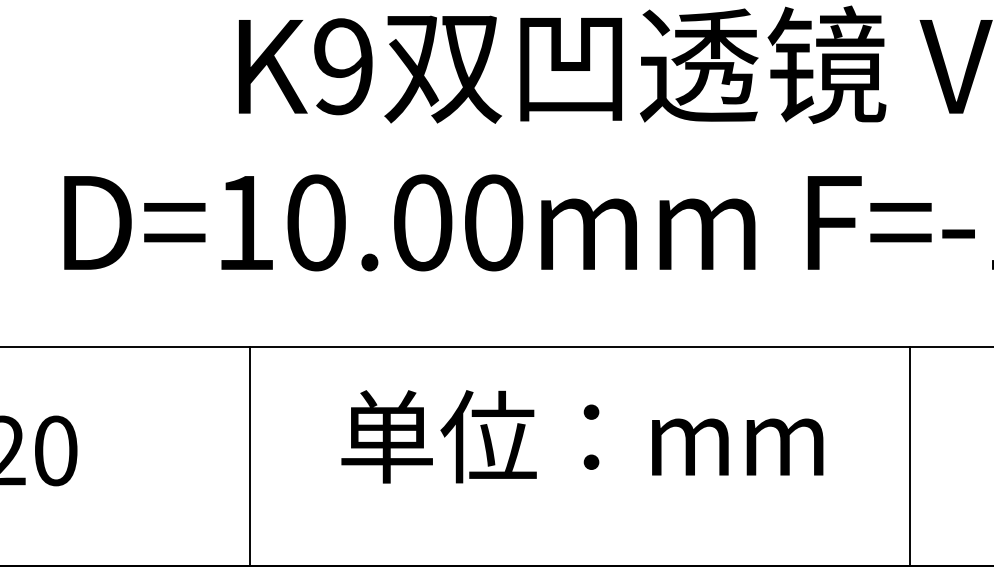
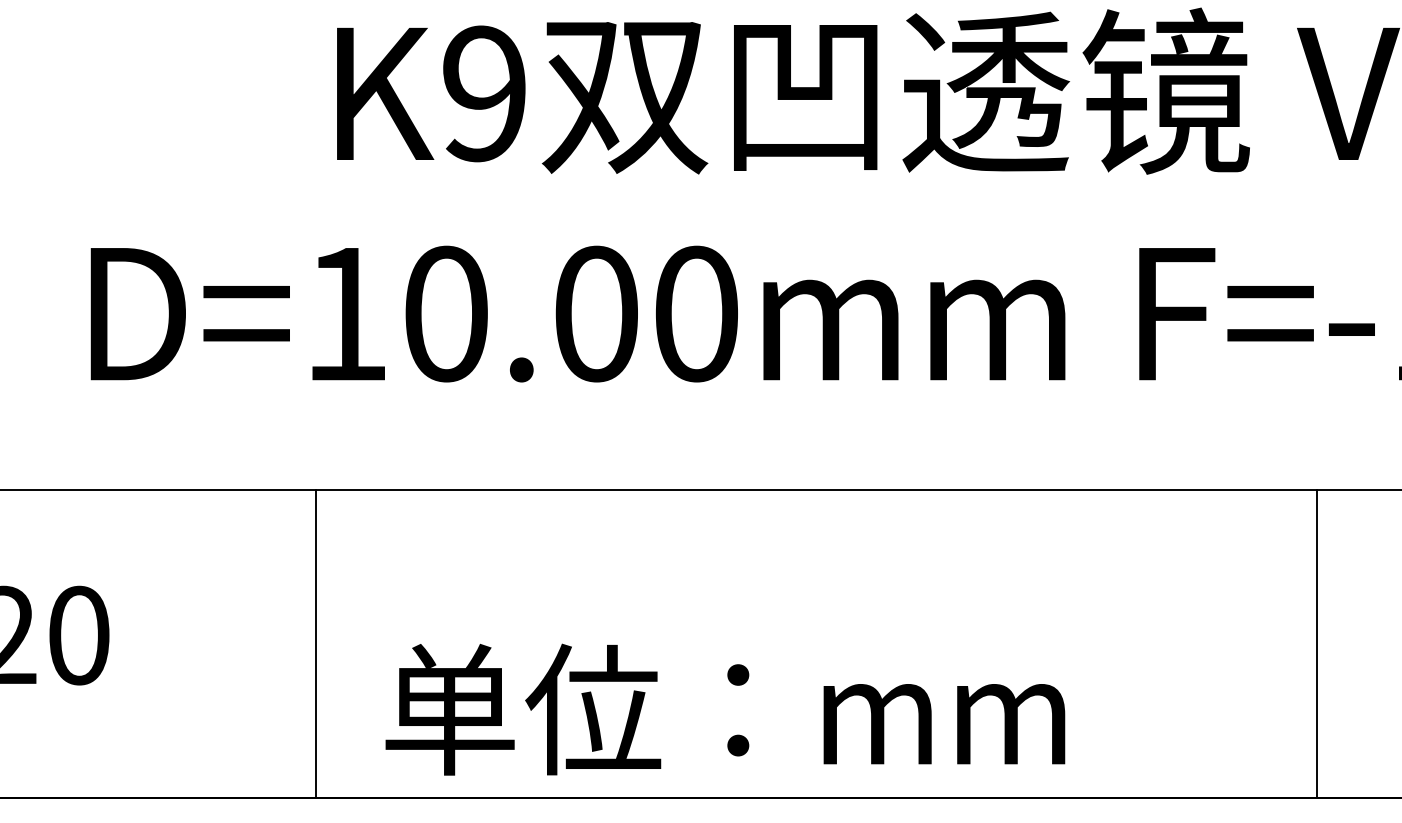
text: (582, 436) -> (725, 709), moved
line: (249, 456) -> (316, 643), moved
line: (910, 456) -> (1316, 643), moved

